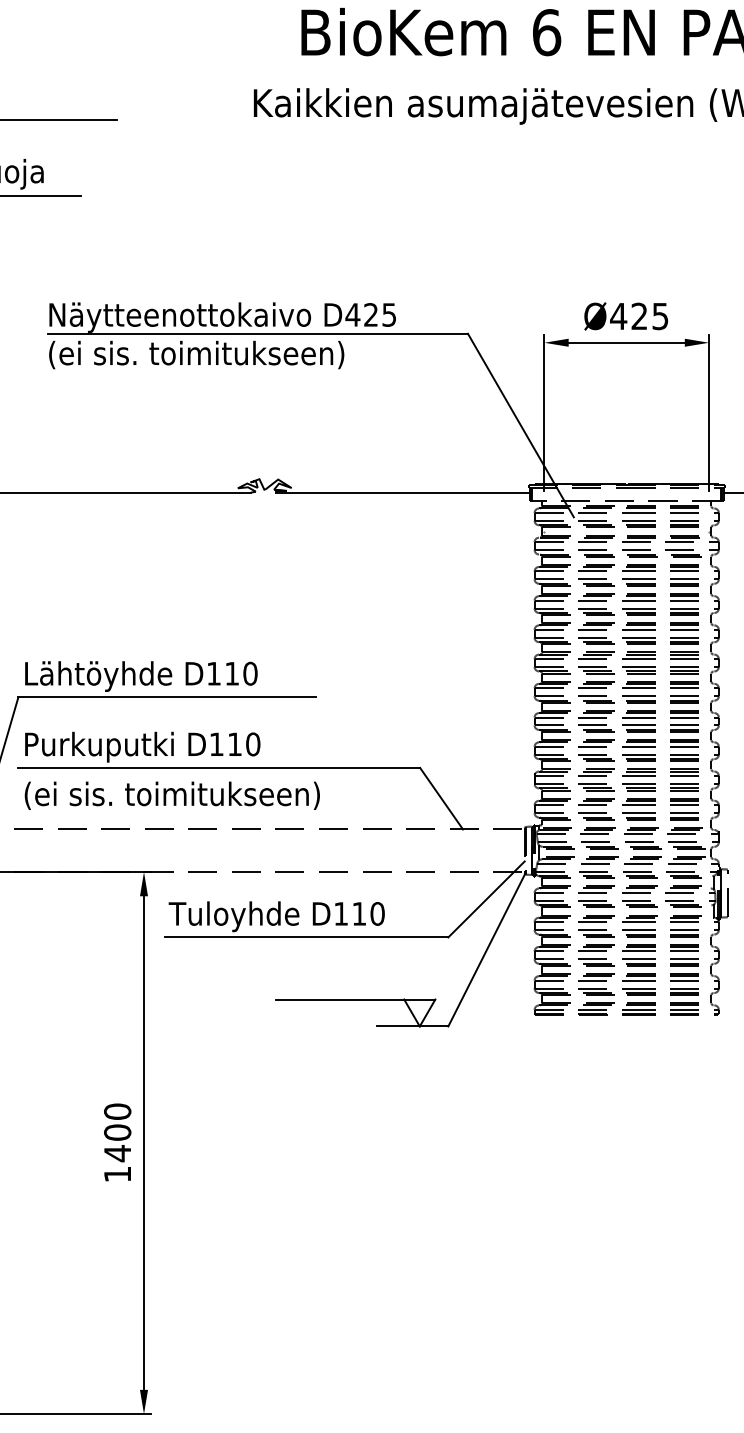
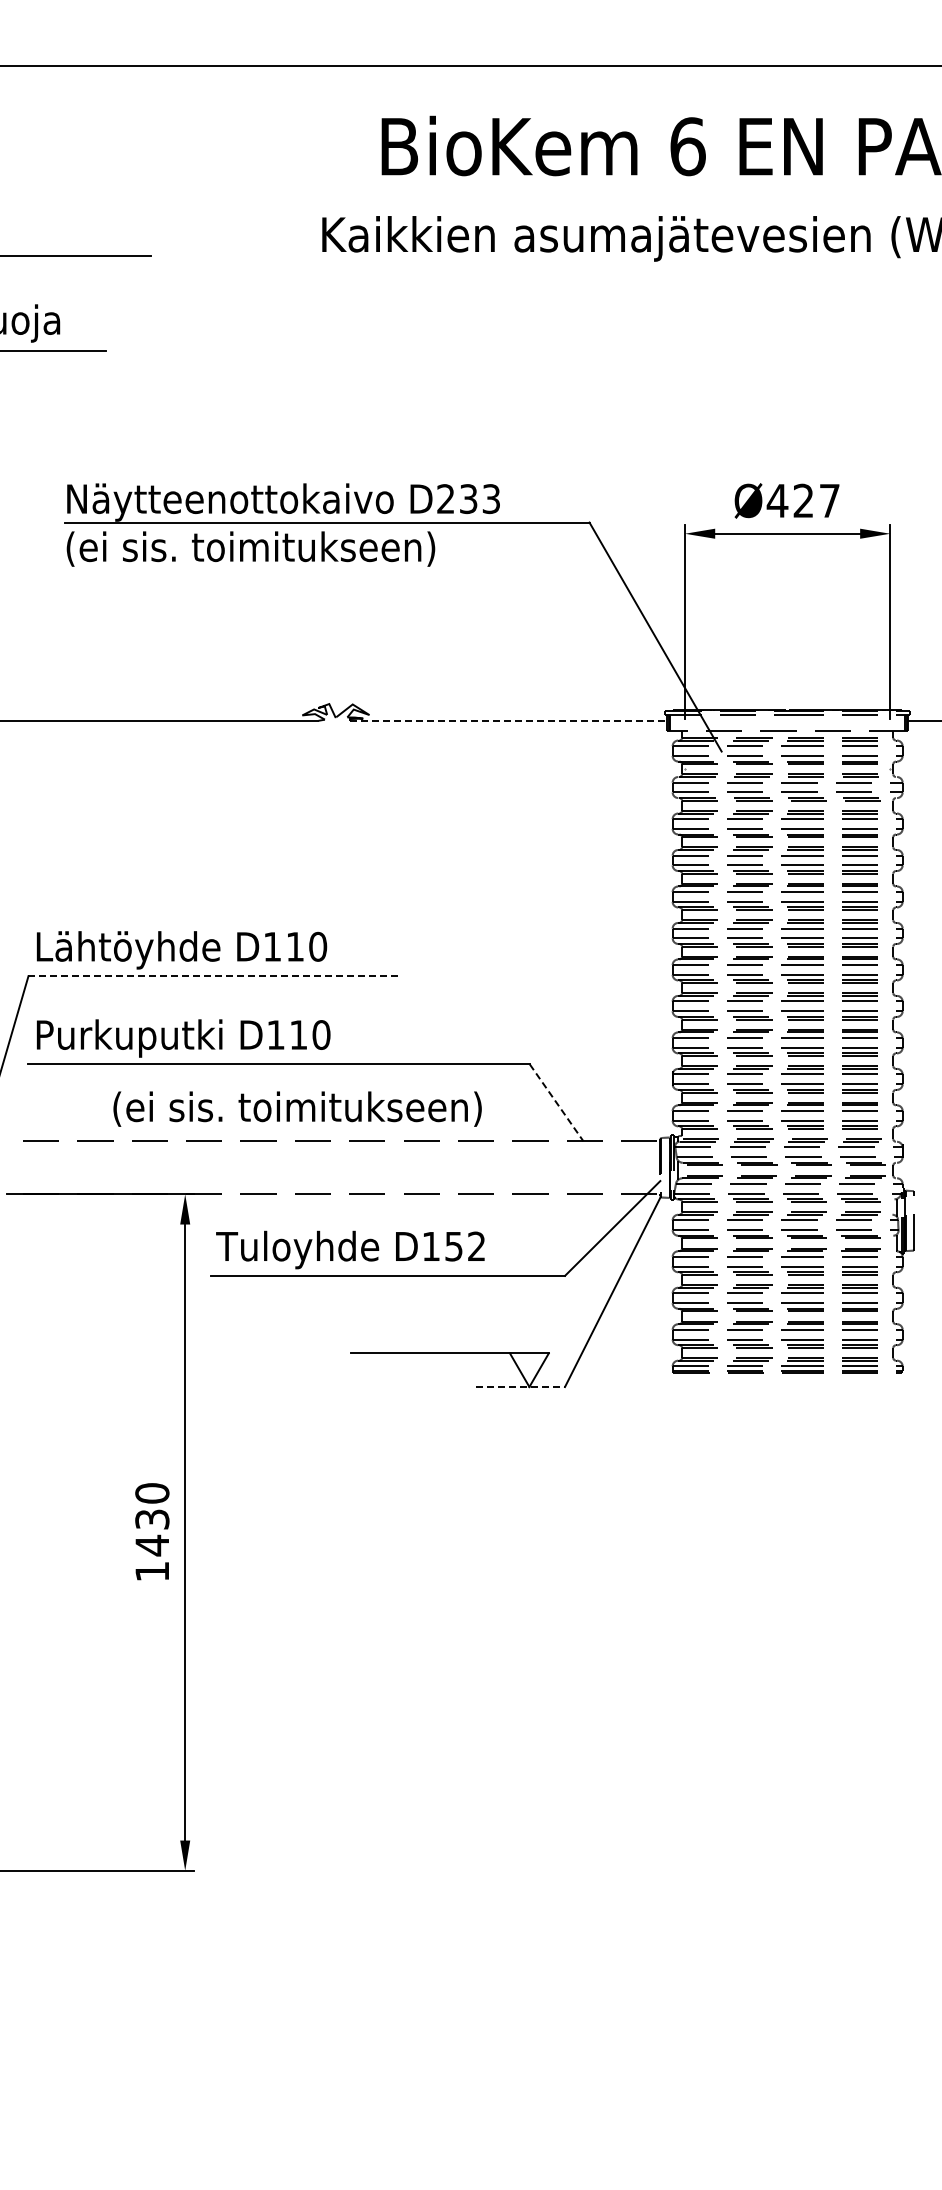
text: (370, 315) -> (467, 499), D425 -> D233
text: (660, 316) -> (829, 501), Ø425 -> Ø427
line: (403, 492) -> (508, 720), solid -> dashed
line: (167, 697) -> (214, 976), solid -> dashed
text: (172, 795) -> (297, 1108), moved
line: (441, 798) -> (556, 1102), solid -> dashed
text: (368, 913) -> (465, 1246), D110 -> D152
line: (413, 1026) -> (521, 1387), solid -> dashed
text: (117, 1132) -> (152, 1519), 1400 -> 1430

